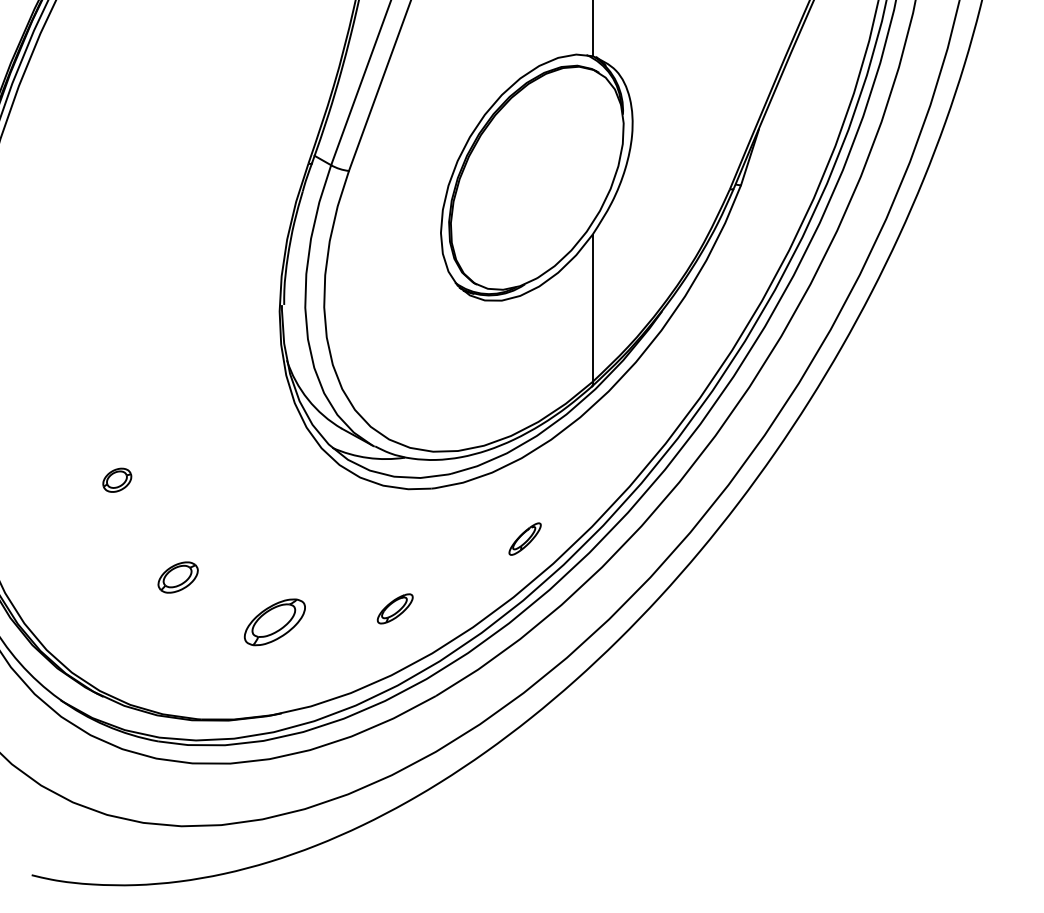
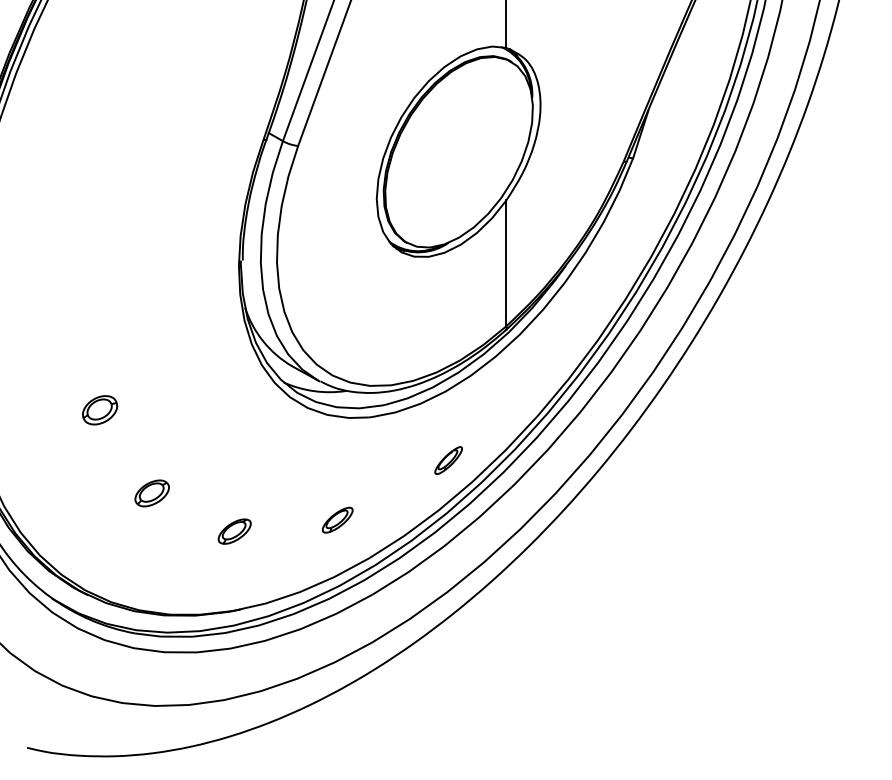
part: (117, 480) -> (100, 410), size x1.43
part: (274, 622) -> (234, 531), size x0.62

